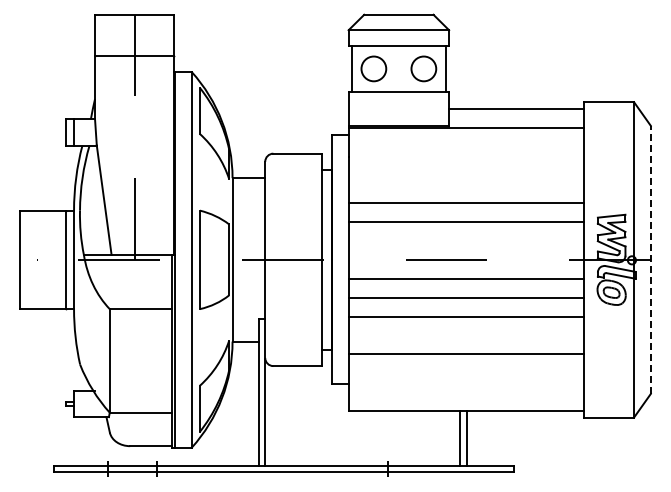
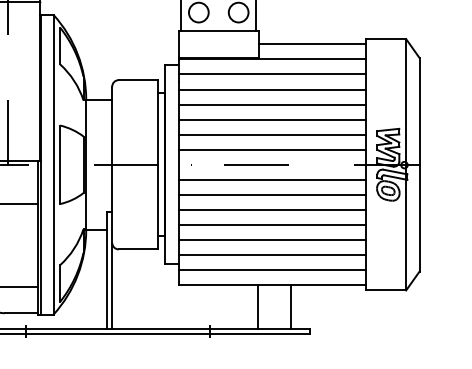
line: (465, 146) -> (271, 74), added
line: (465, 165) -> (271, 89), added
line: (465, 184) -> (271, 104), added
line: (465, 240) -> (271, 149), added
line: (650, 259) -> (419, 164), dashed -> solid
line: (465, 335) -> (271, 225), added
line: (465, 373) -> (271, 255), added
line: (465, 392) -> (271, 270), added
line: (460, 437) -> (290, 306), moved
line: (467, 437) -> (258, 306), moved

